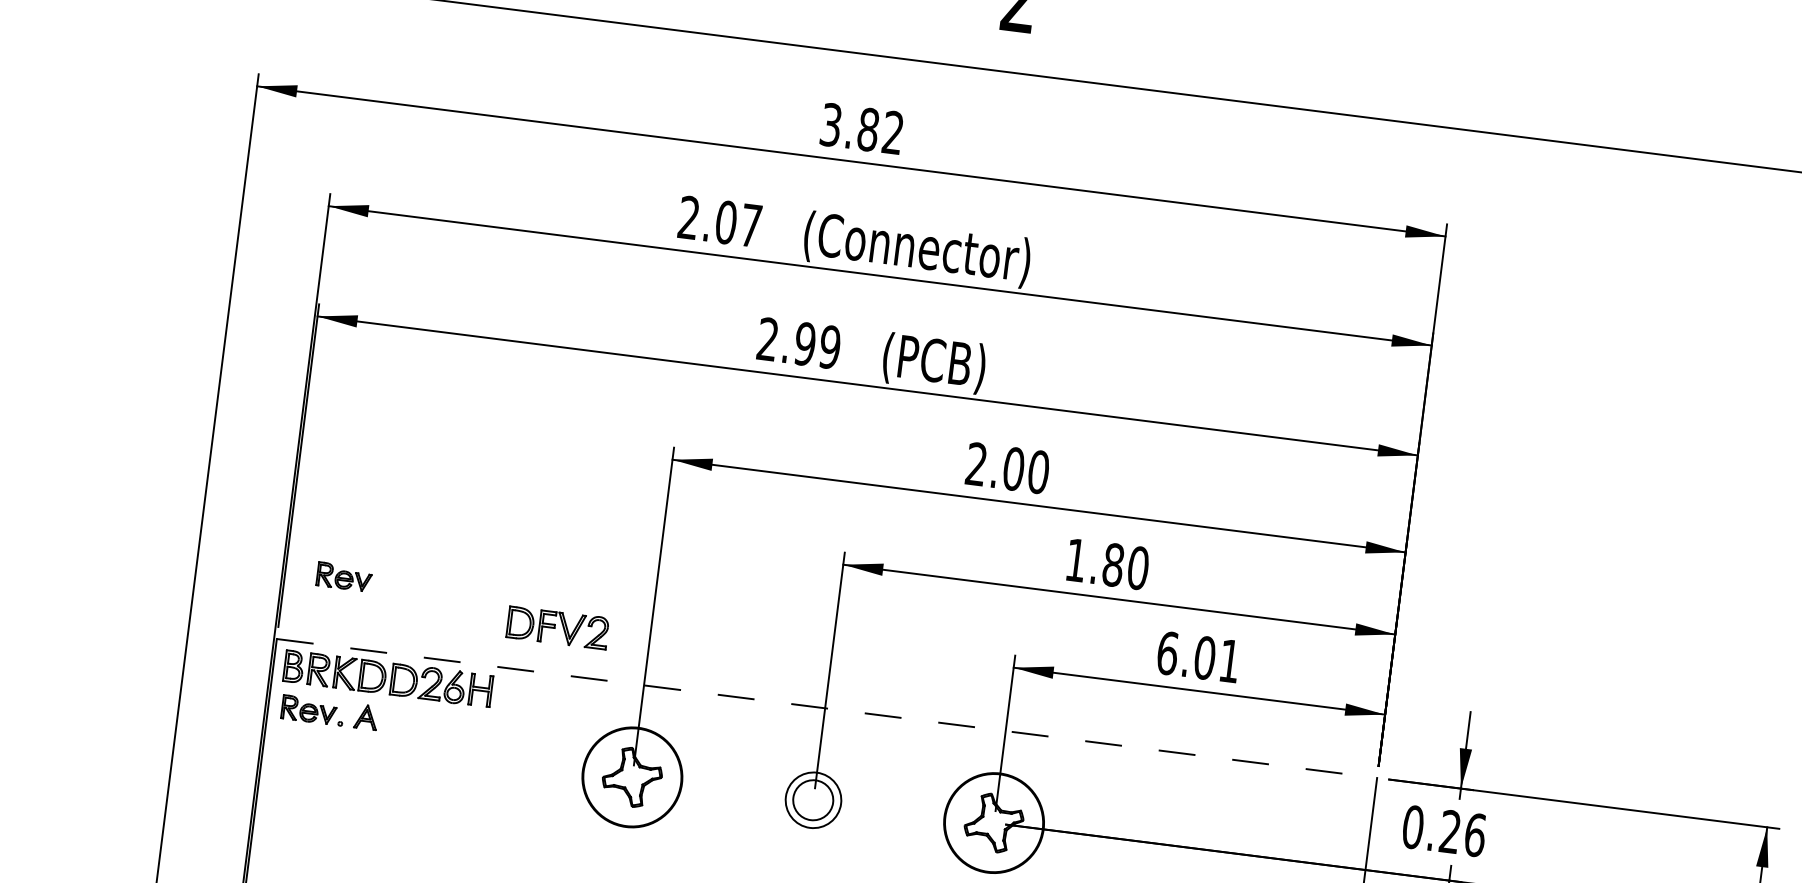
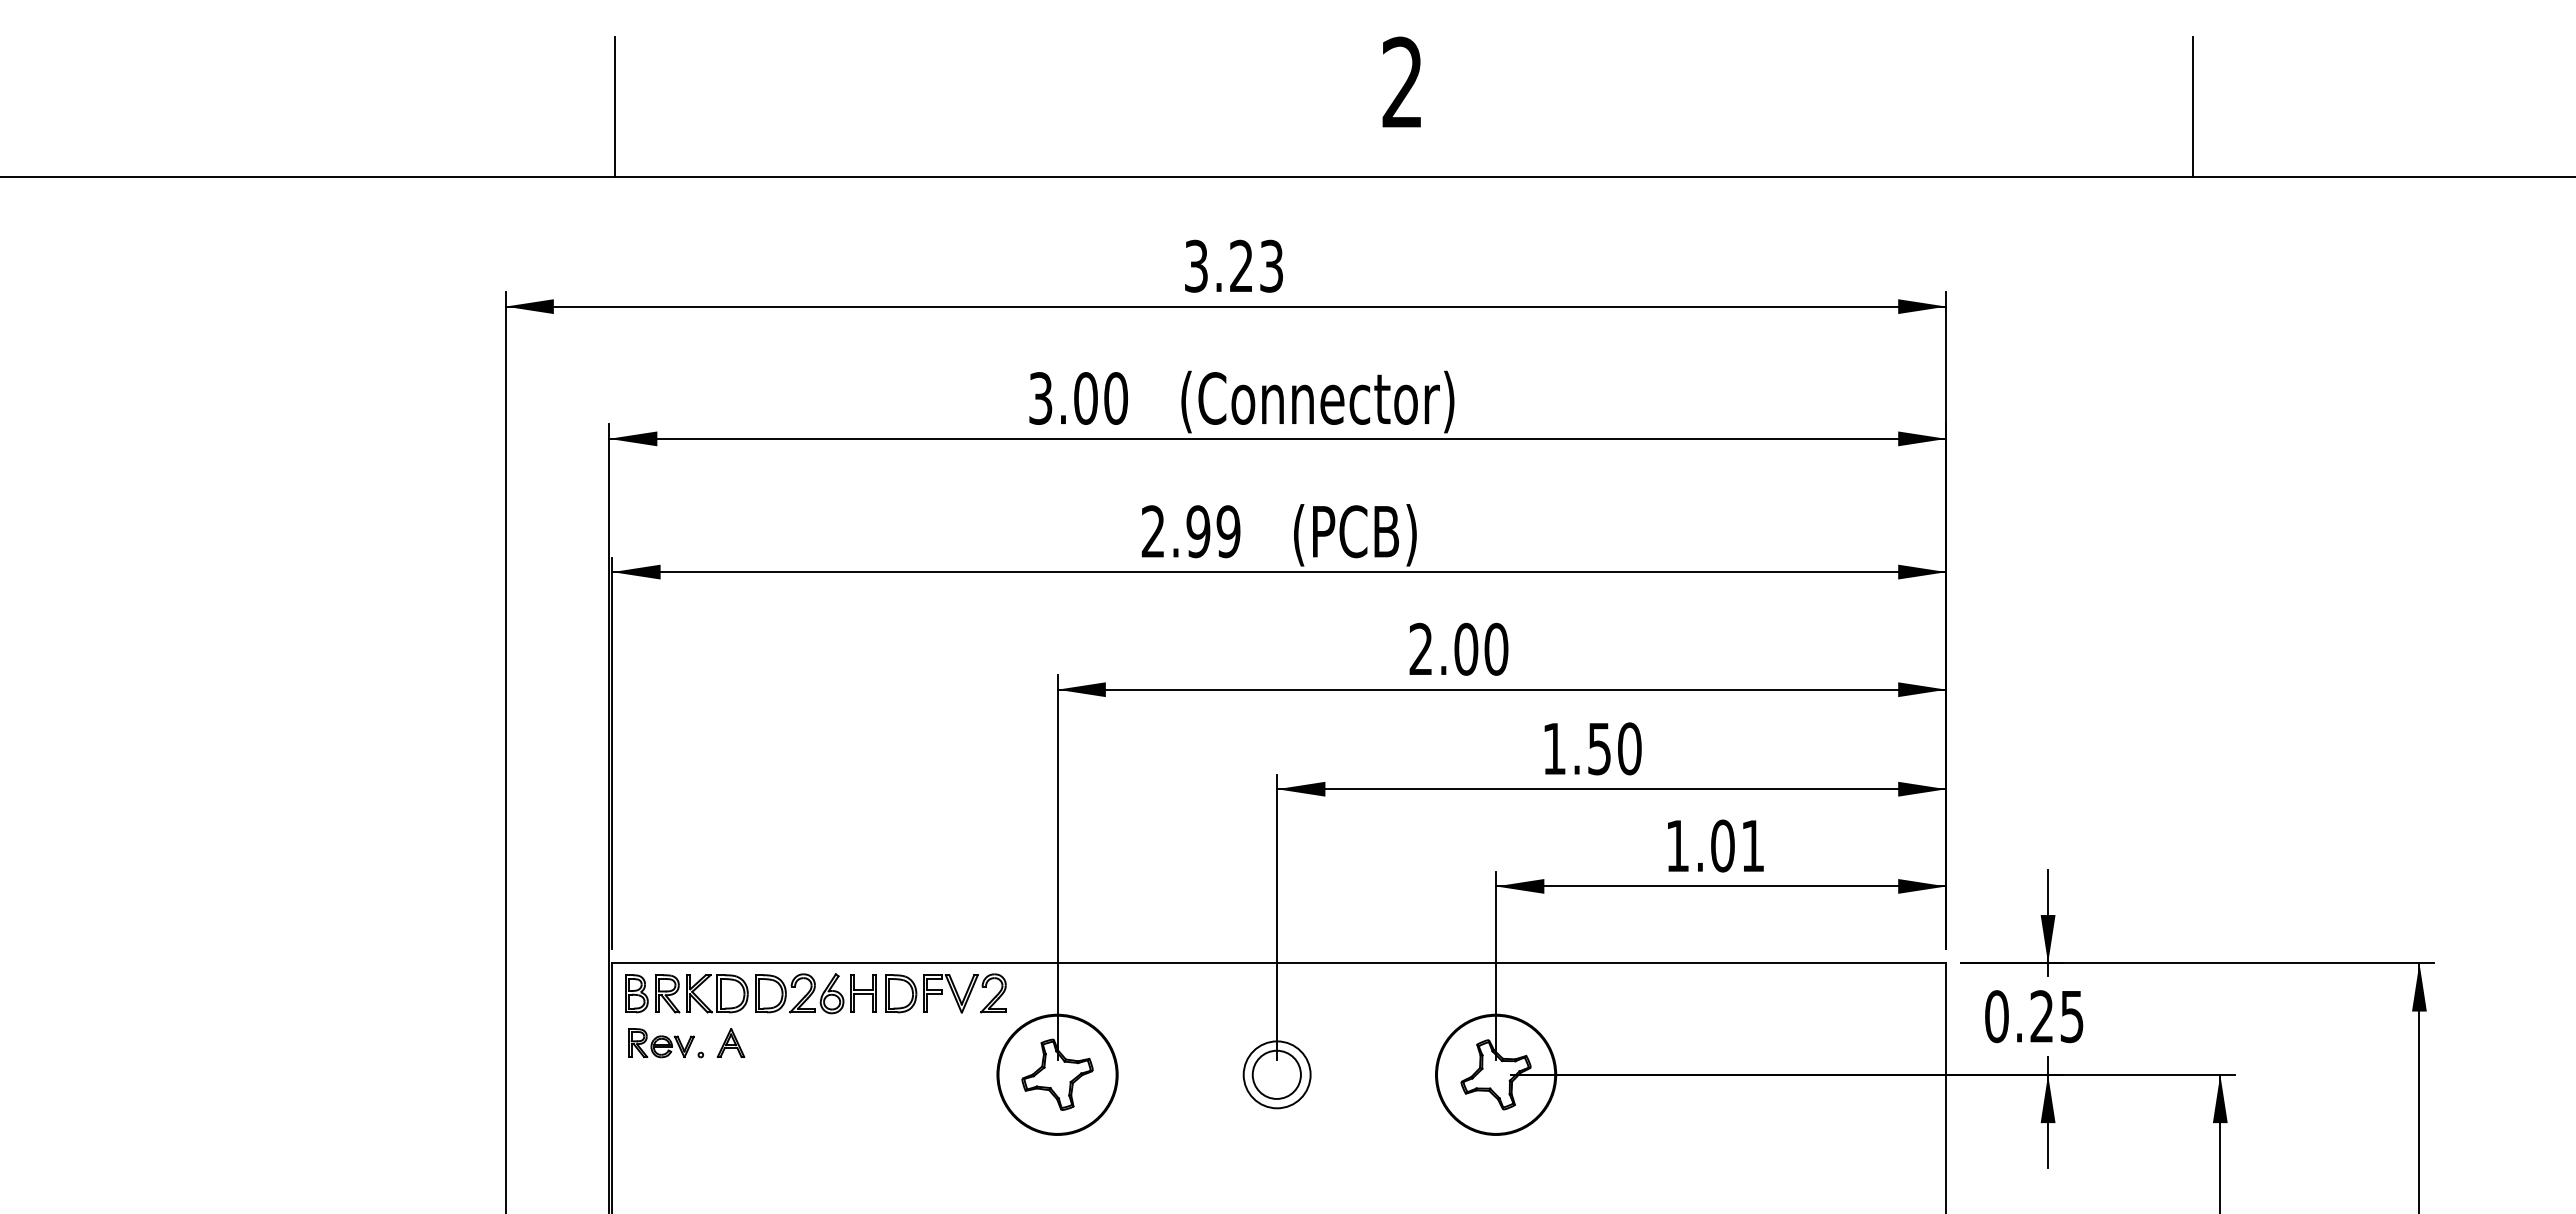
line: (1669, 97) -> (2192, 106), added
text: (879, 130) -> (1255, 265), 3.82 -> 3.23
text: (720, 221) -> (1078, 398), 2.07 -> 3.00
text: (1113, 564) -> (1599, 748), 1.80 -> 1.50
part: (344, 577) -> (683, 879), removed
part: (557, 627) -> (945, 993), moved
text: (1167, 652) -> (1677, 845), 6.01 -> 1.01
line: (827, 708) -> (1279, 963), dashed -> solid
text: (1475, 835) -> (2072, 1016), 0.26 -> 0.25

